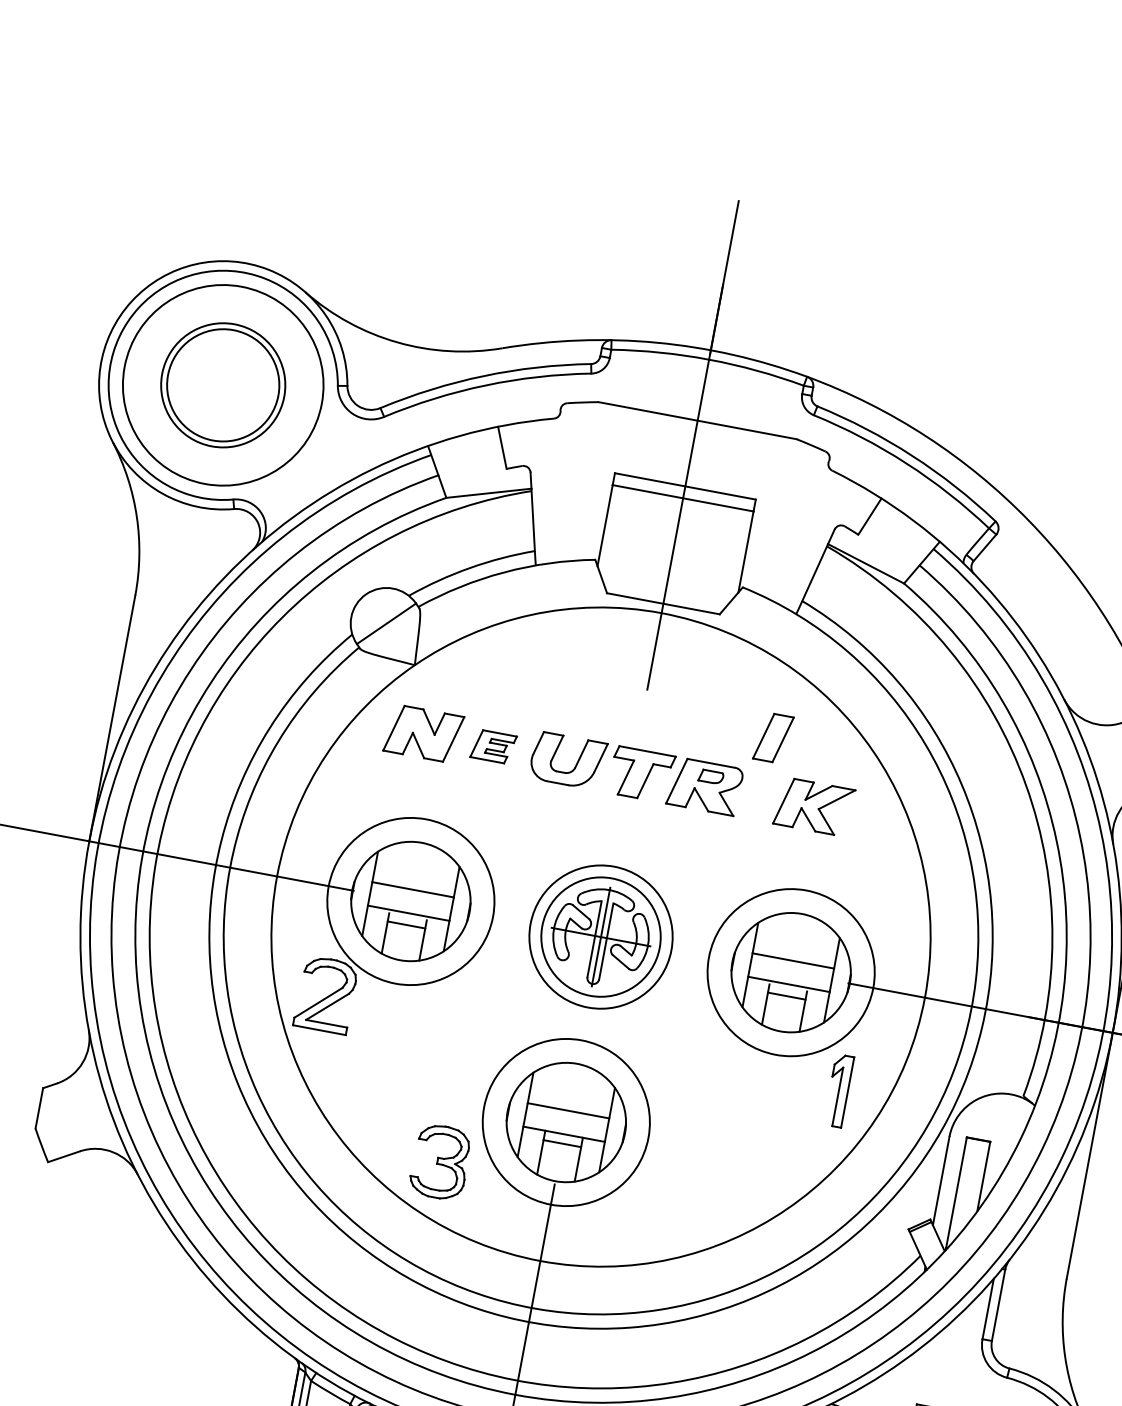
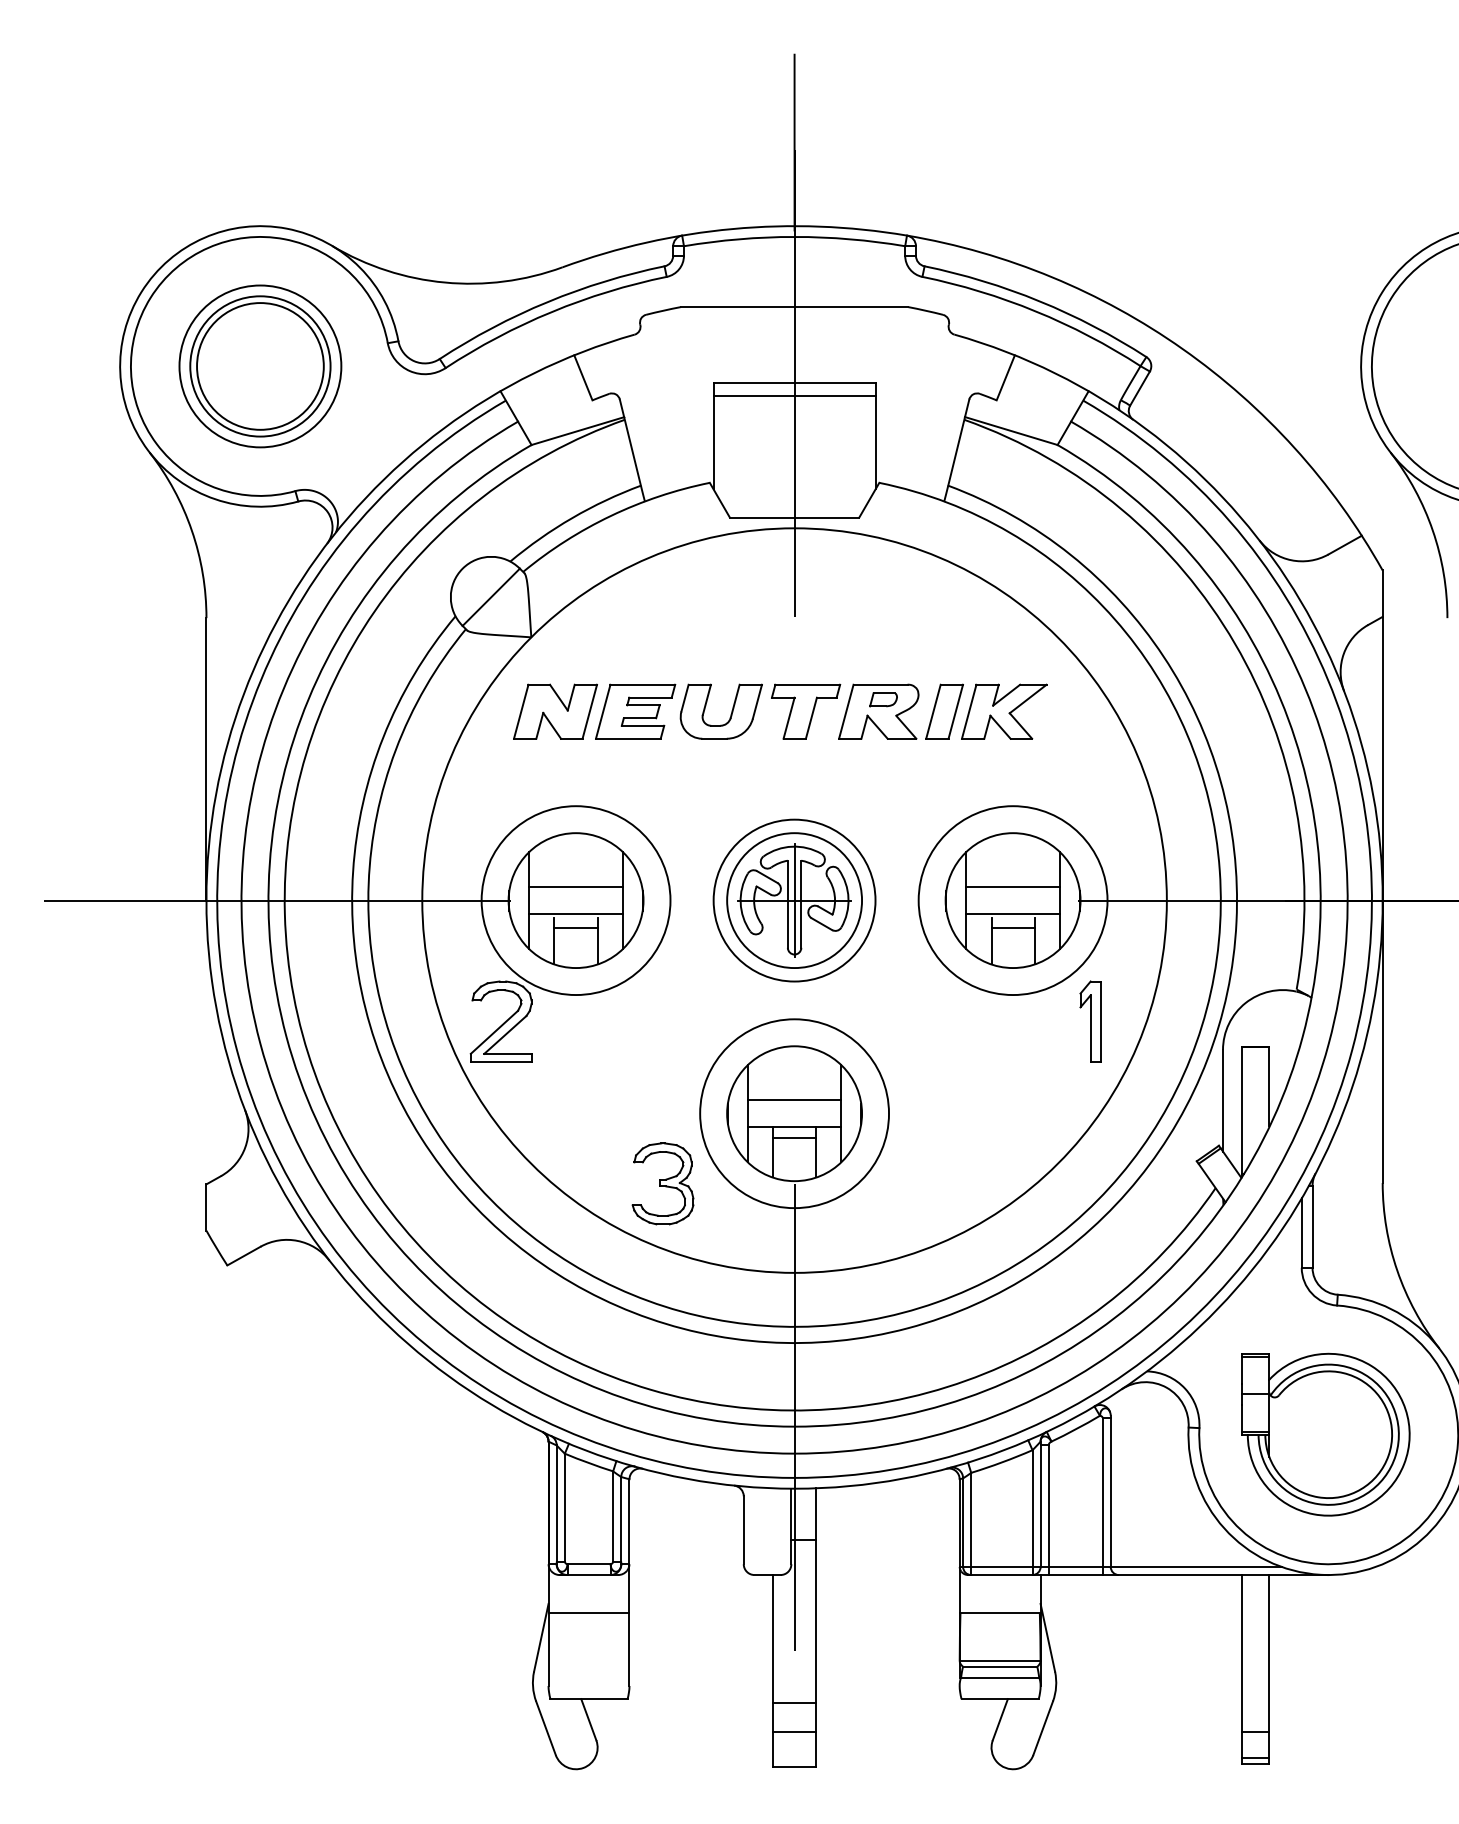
circle: (223, 385) -> (260, 366), size x0.71
part: (773, 737) -> (944, 711), moved
part: (493, 746) -> (635, 711), size x1.67

